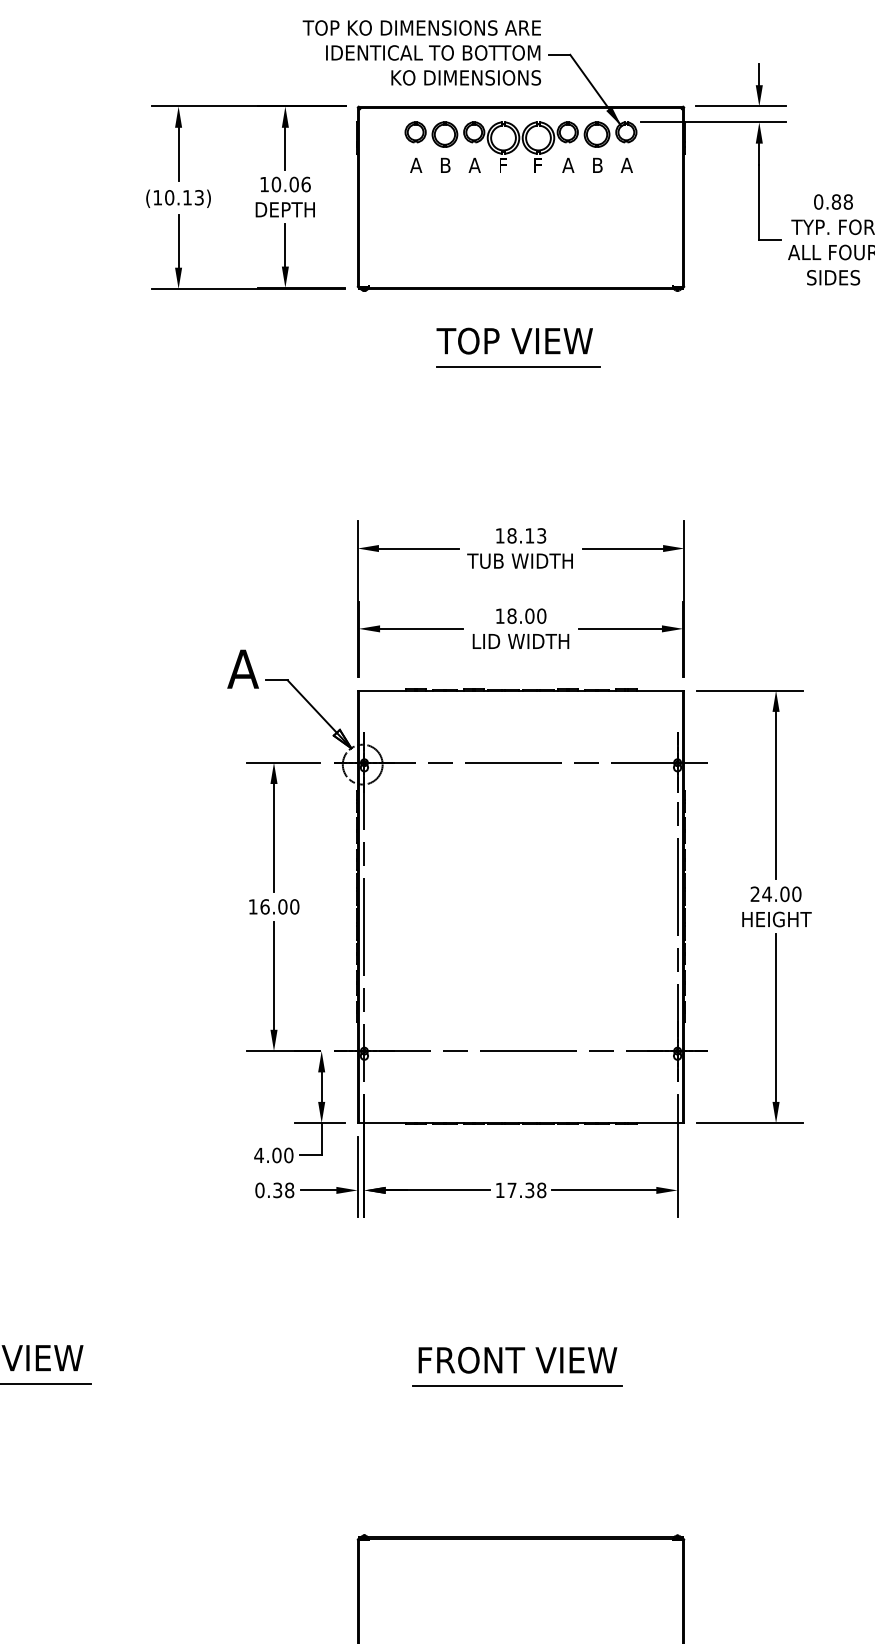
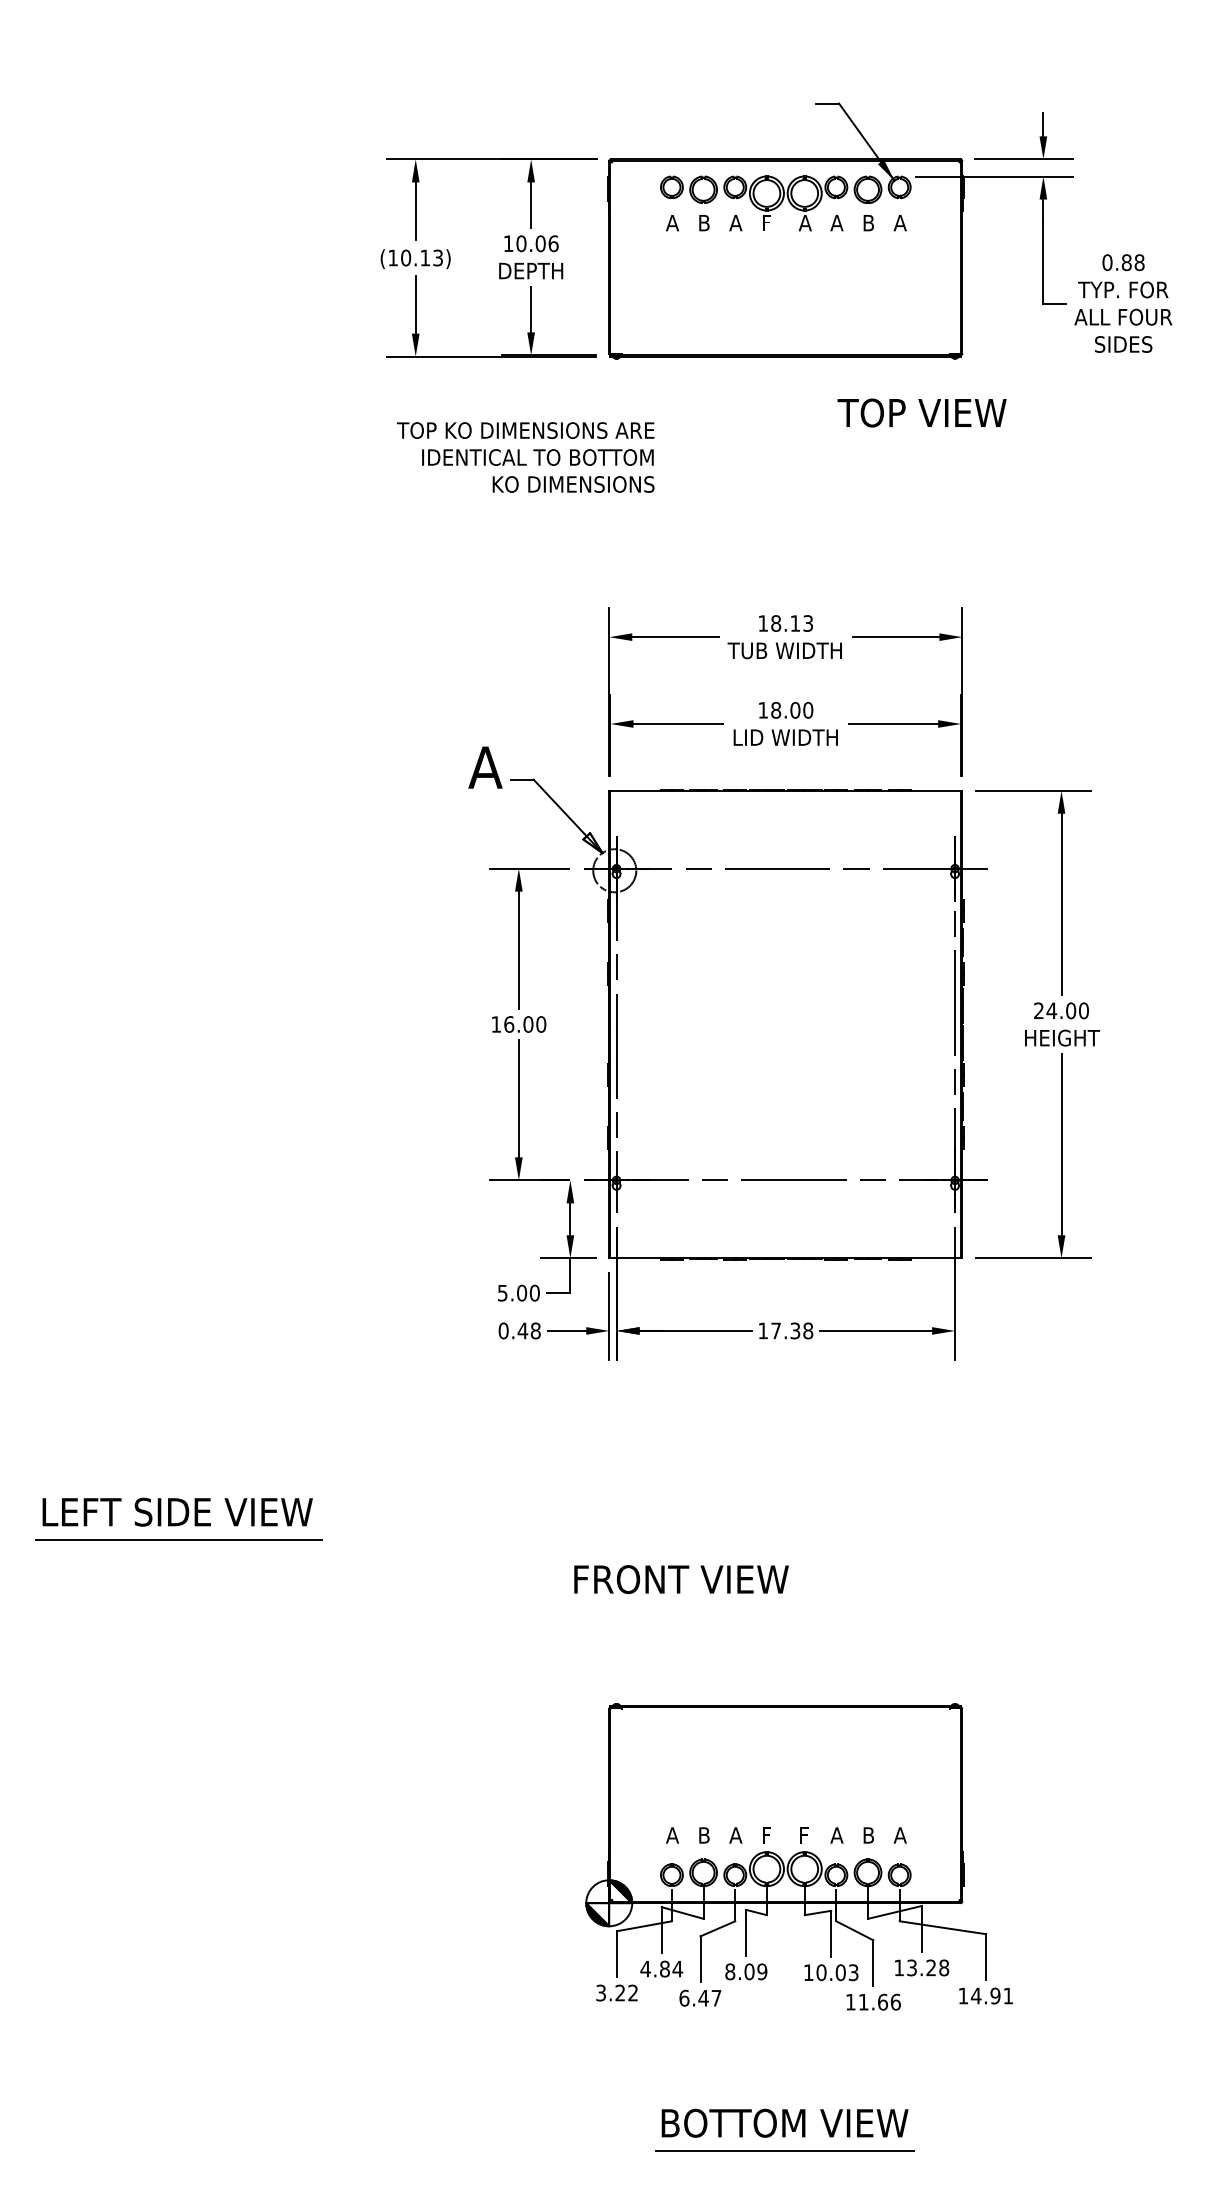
text: (421, 52) -> (525, 457), moved
text: (538, 165) -> (804, 223), F -> A
text: (514, 340) -> (921, 412), moved
line: (517, 366) -> (782, 440), removed
text: (258, 1155) -> (502, 1293), 4.00 -> 5.00
text: (277, 1189) -> (522, 1330), 0.38 -> 0.48
text: (517, 1360) -> (681, 1579), moved
line: (517, 1386) -> (781, 1542), removed

